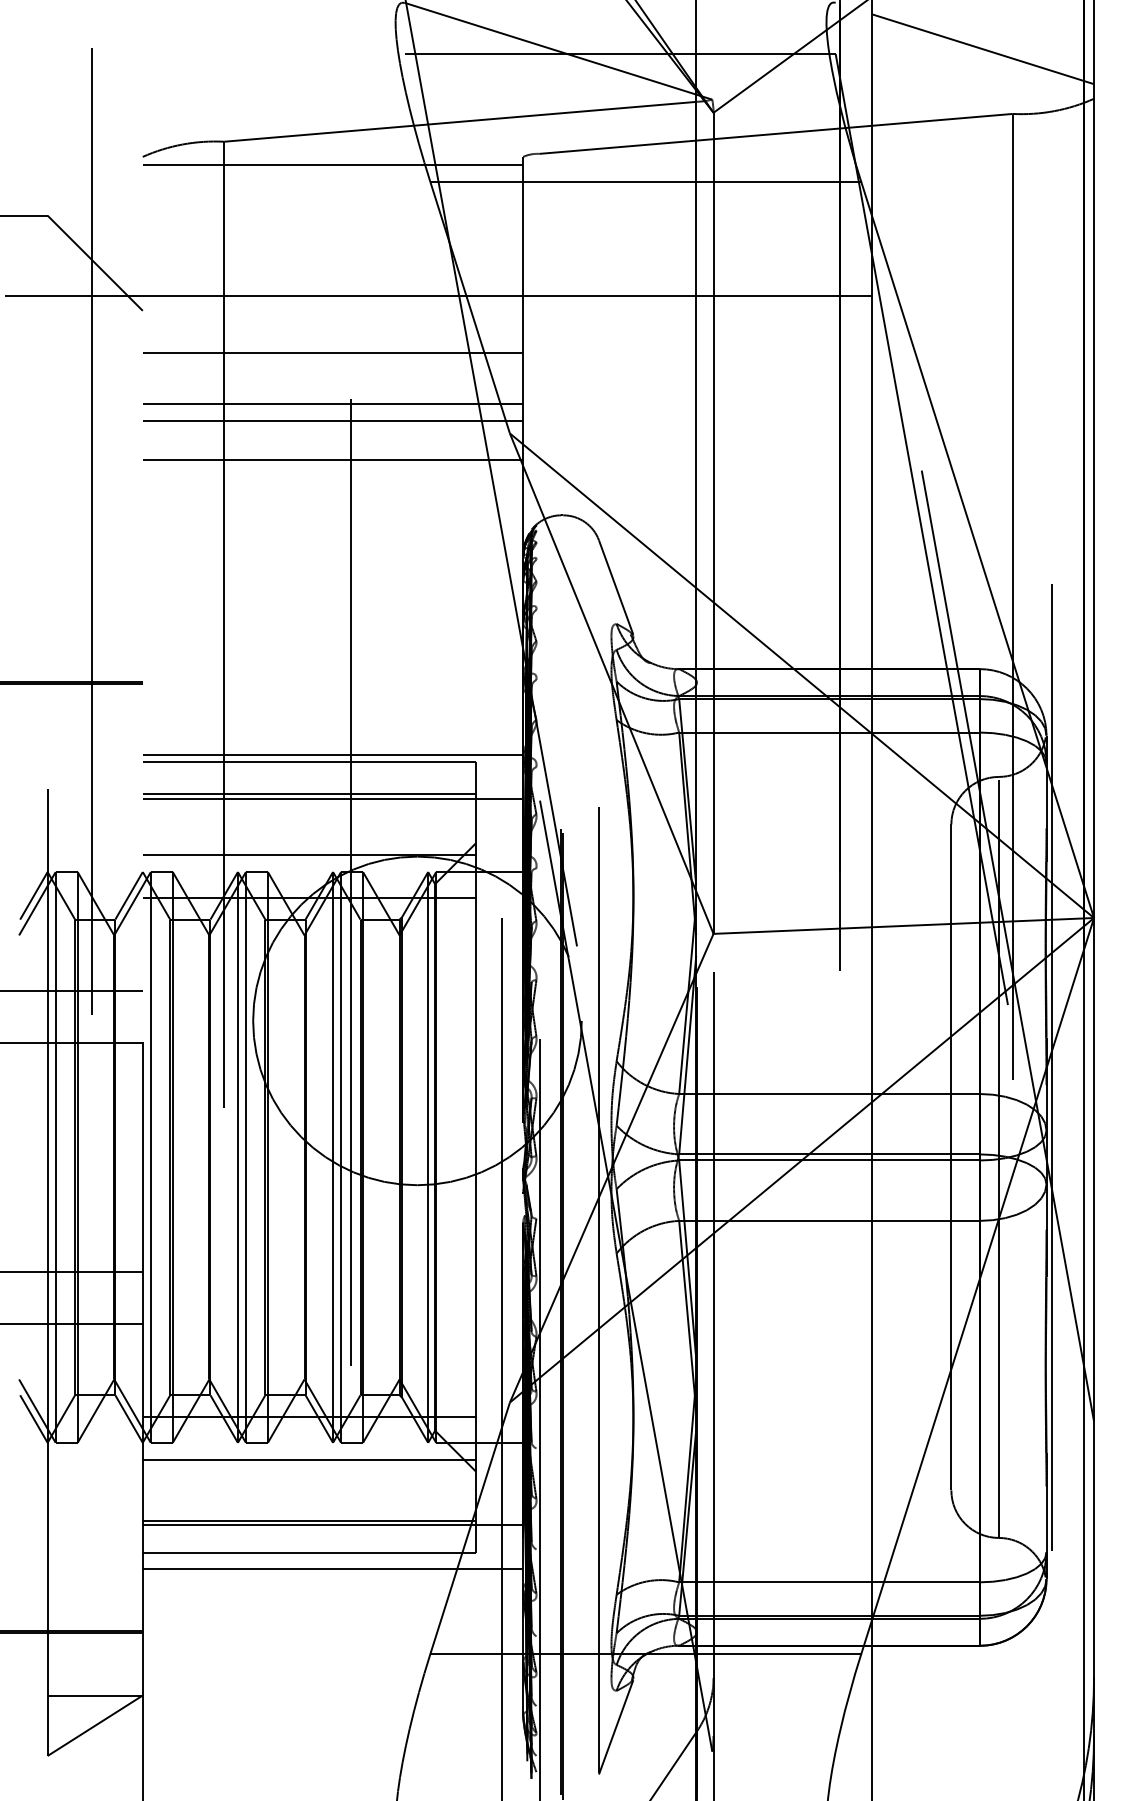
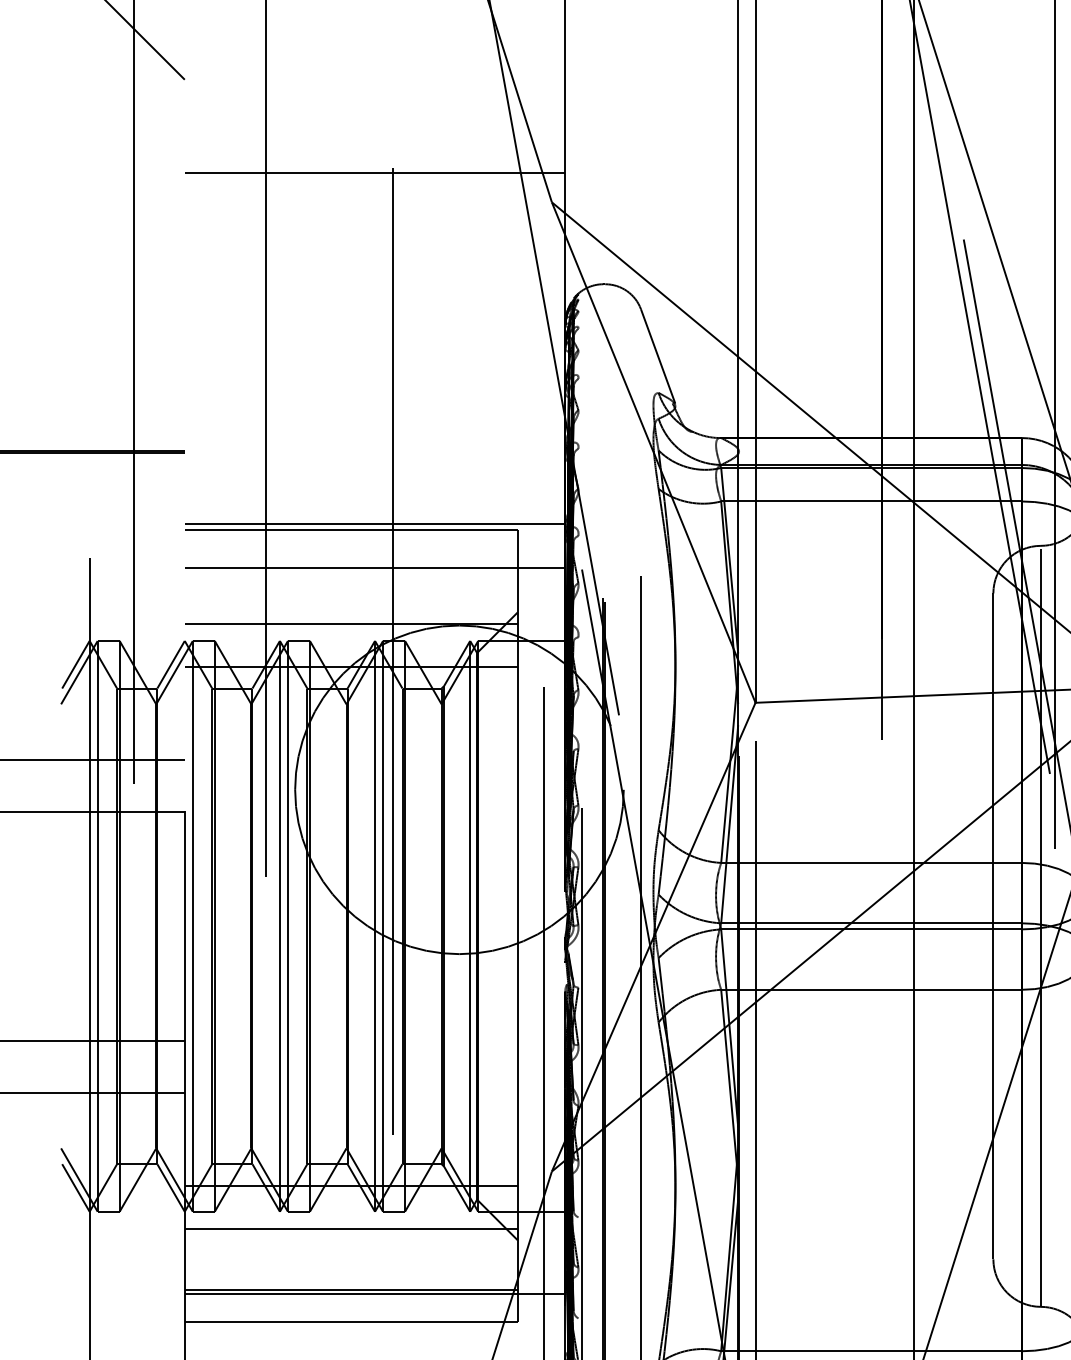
line: (438, 296) -> (480, 65), removed
line: (332, 353) -> (374, 122), removed
line: (332, 420) -> (374, 189), removed
line: (332, 460) -> (374, 229), removed
line: (308, 793) -> (350, 562), removed
line: (332, 1568) -> (374, 1337), removed

